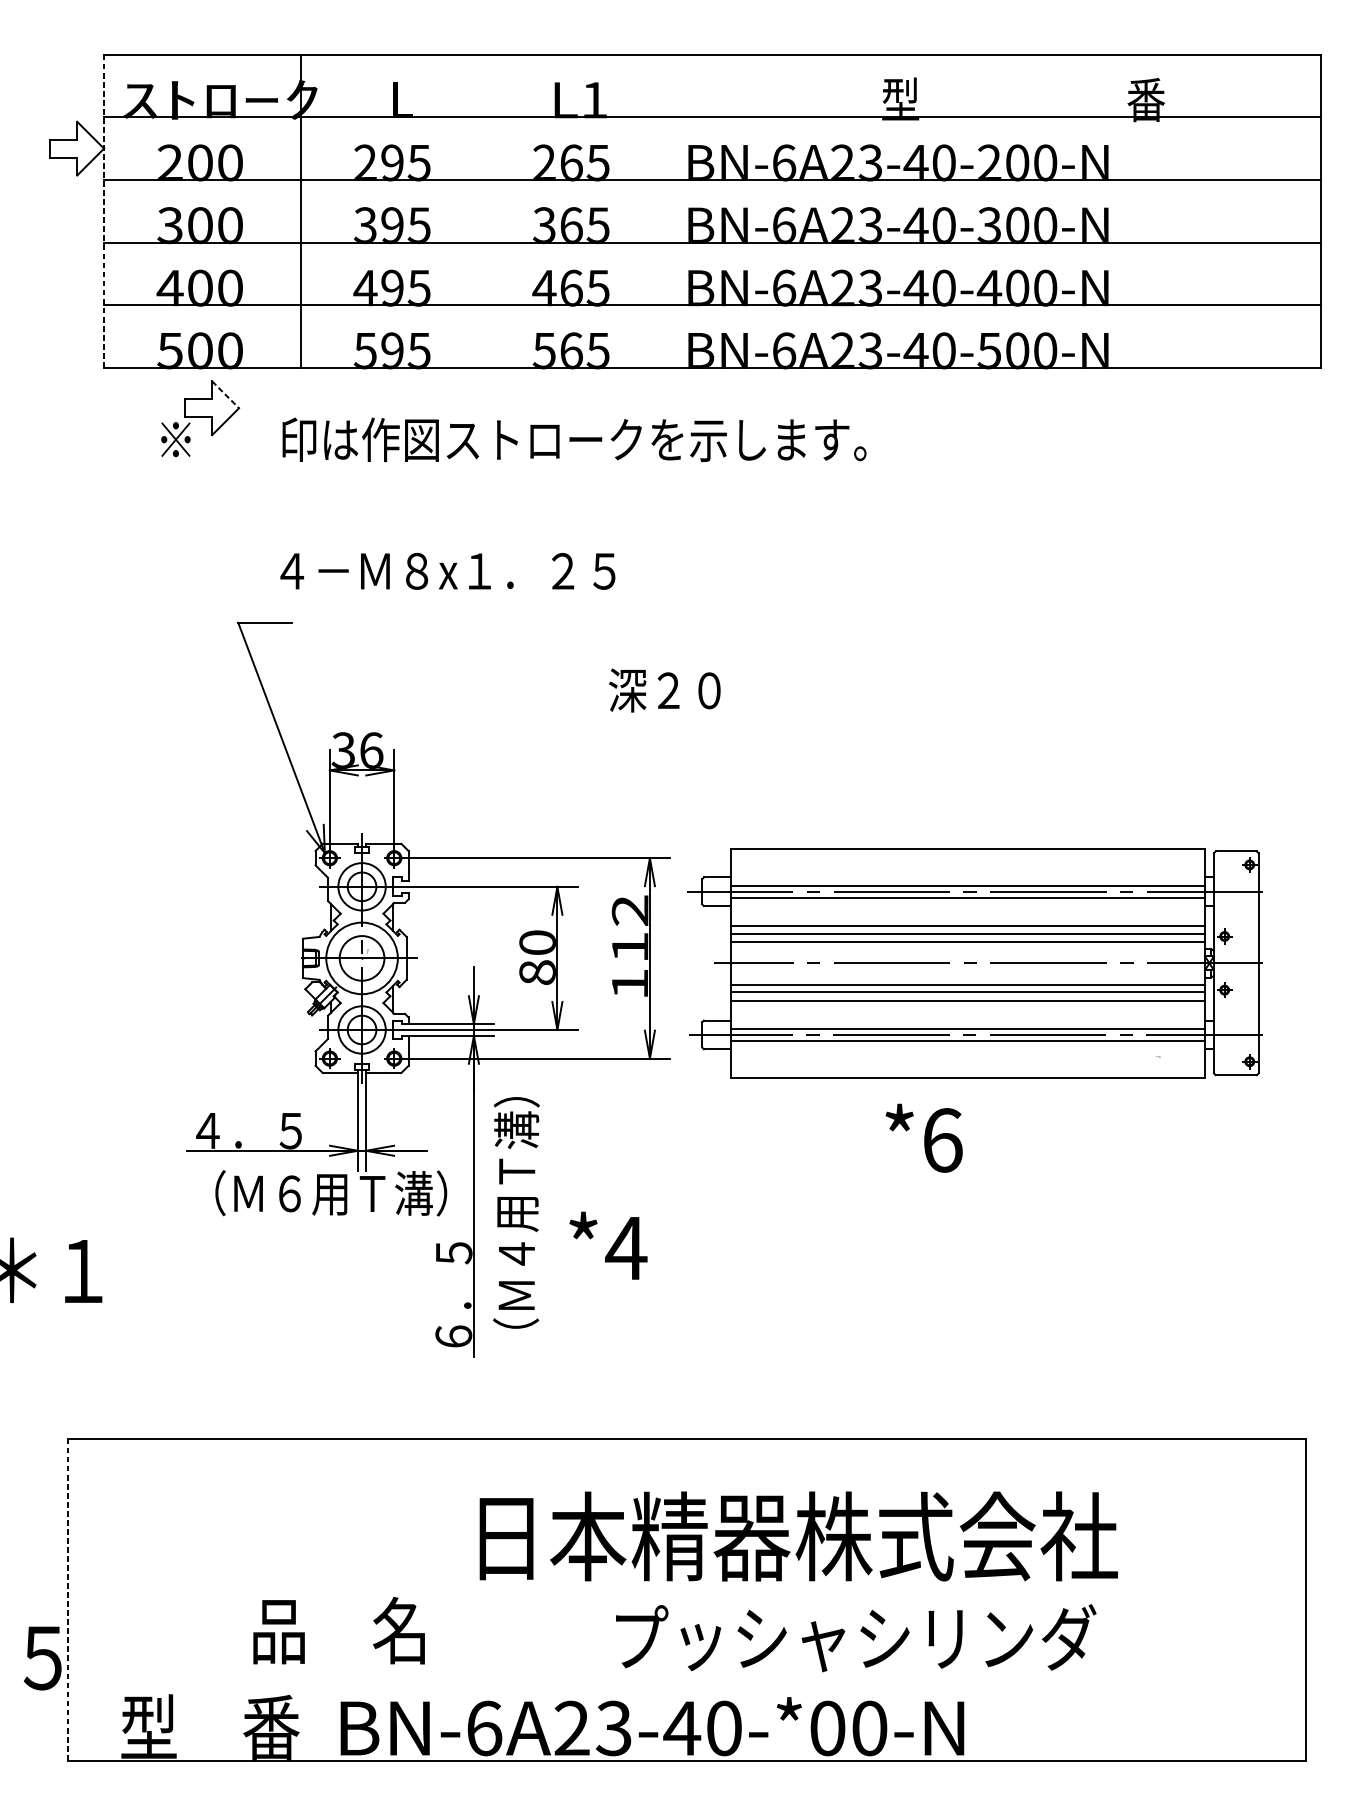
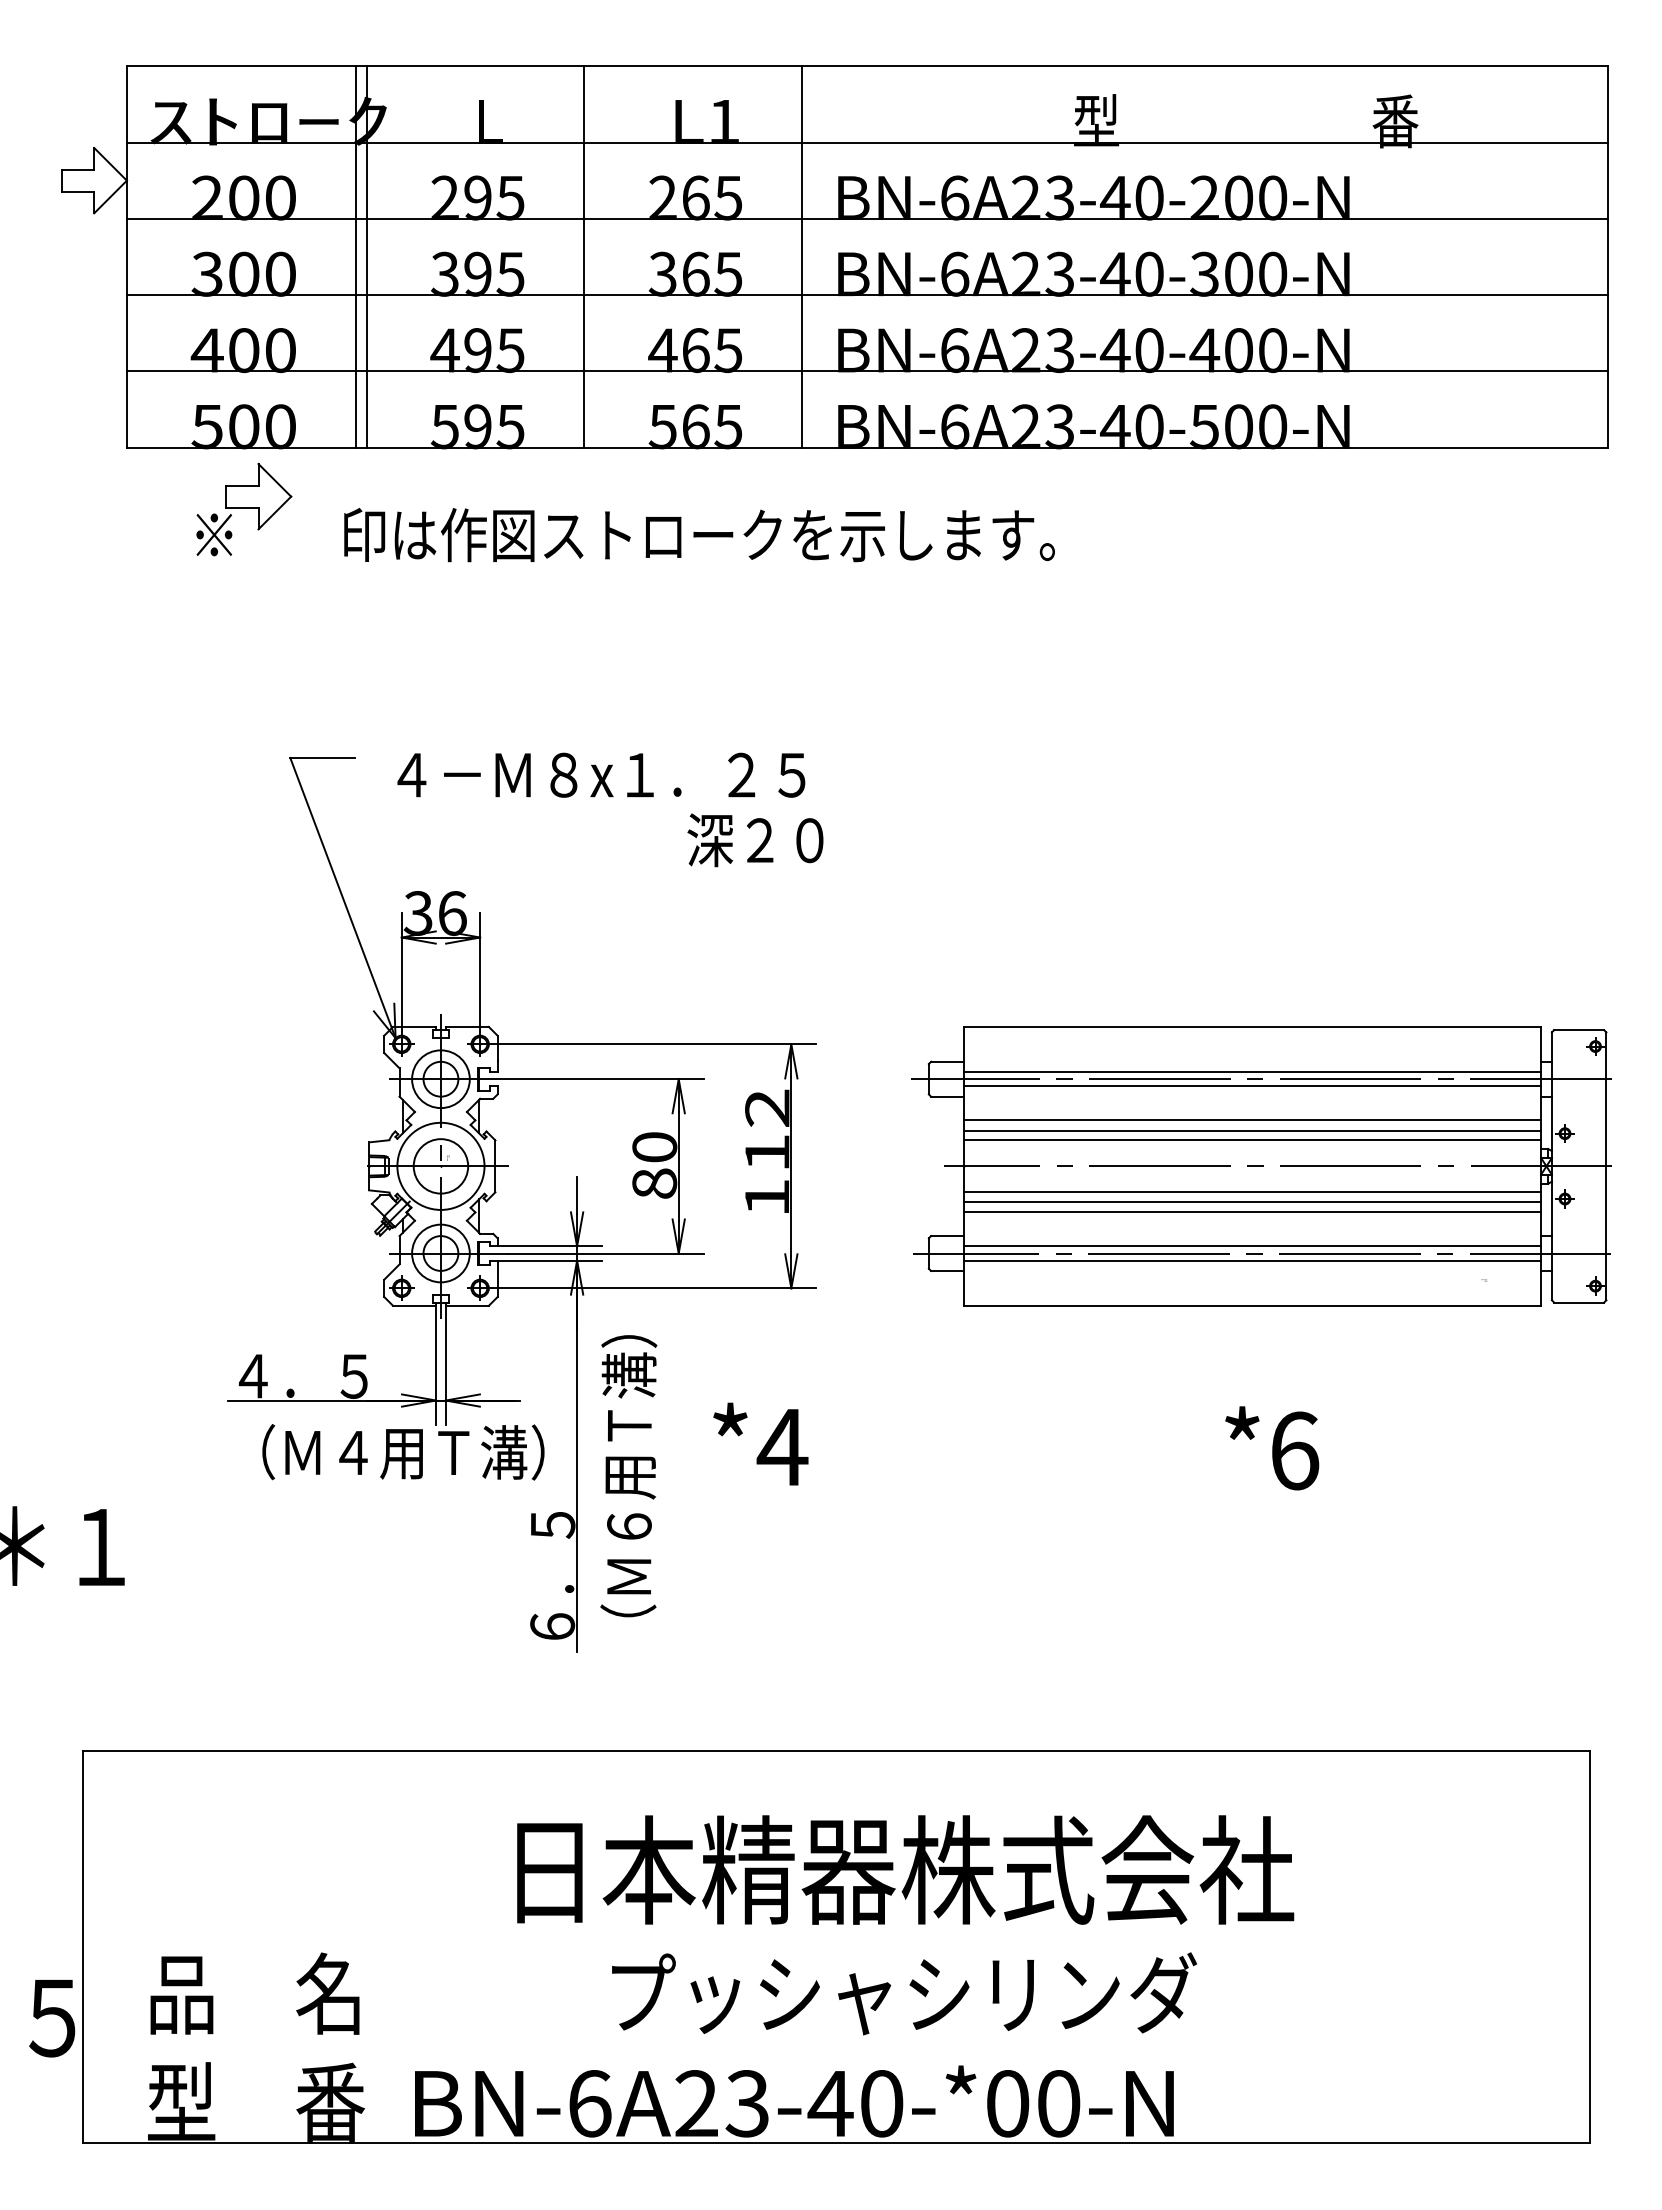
line: (103, 210) -> (126, 256), dashed -> solid
line: (291, 210) -> (355, 256), added
line: (480, 210) -> (584, 256), added
line: (659, 210) -> (802, 256), added
line: (226, 394) -> (275, 480), dashed -> solid
text: (447, 570) -> (601, 774), moved
text: (664, 690) -> (755, 840), moved
part: (975, 963) -> (1261, 1166), moved
text: (924, 1138) -> (1272, 1448), moved
text: (290, 1193) -> (353, 1452), （Ｍ６用Ｔ溝） -> （Ｍ４用Ｔ溝）
text: (608, 1245) -> (760, 1443), moved
text: (516, 1254) -> (629, 1526), （Ｍ４用Ｔ溝） -> （Ｍ６用Ｔ溝）
text: (798, 1536) -> (905, 1869), moved
line: (68, 1600) -> (83, 1947), dashed -> solid
text: (338, 1630) -> (254, 1993), moved
text: (856, 1637) -> (904, 1993), moved

